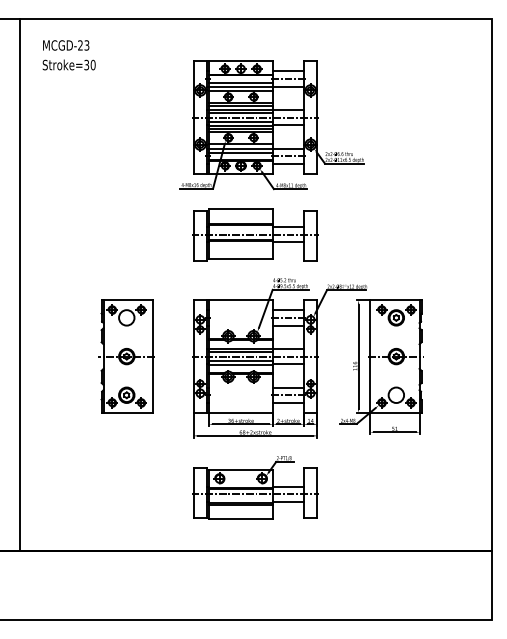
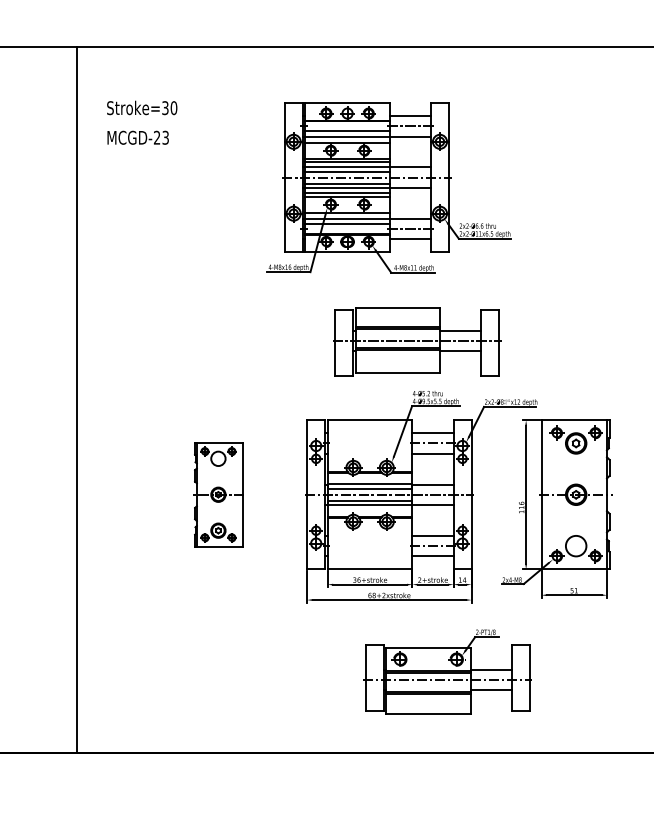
text: (66, 45) -> (138, 137), moved
part: (271, 125) -> (387, 188), moved
part: (255, 234) -> (417, 340), moved
part: (126, 356) -> (218, 494), size x0.7
part: (255, 487) -> (447, 671), moved

